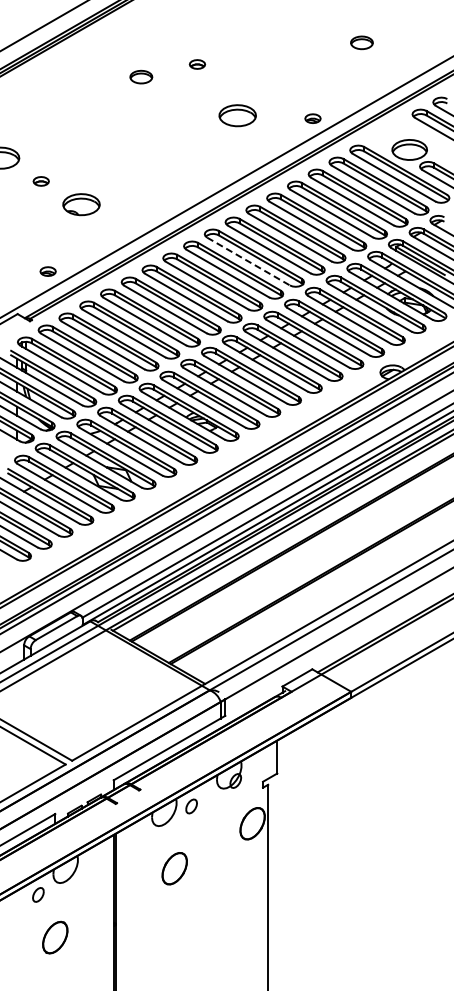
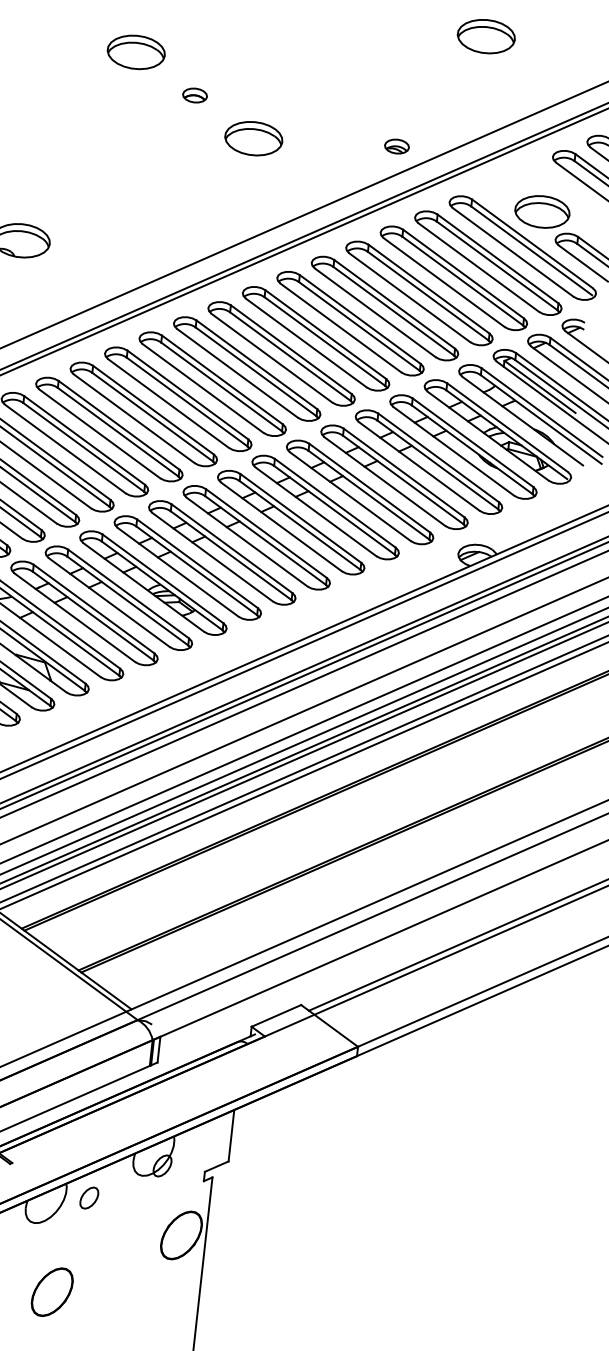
part: (361, 42) -> (485, 36), size x1.67
part: (197, 64) -> (195, 95), moved
part: (141, 76) -> (136, 51), size x1.67
part: (237, 115) -> (253, 138), moved
line: (248, 261) -> (271, 358), dashed -> solid

